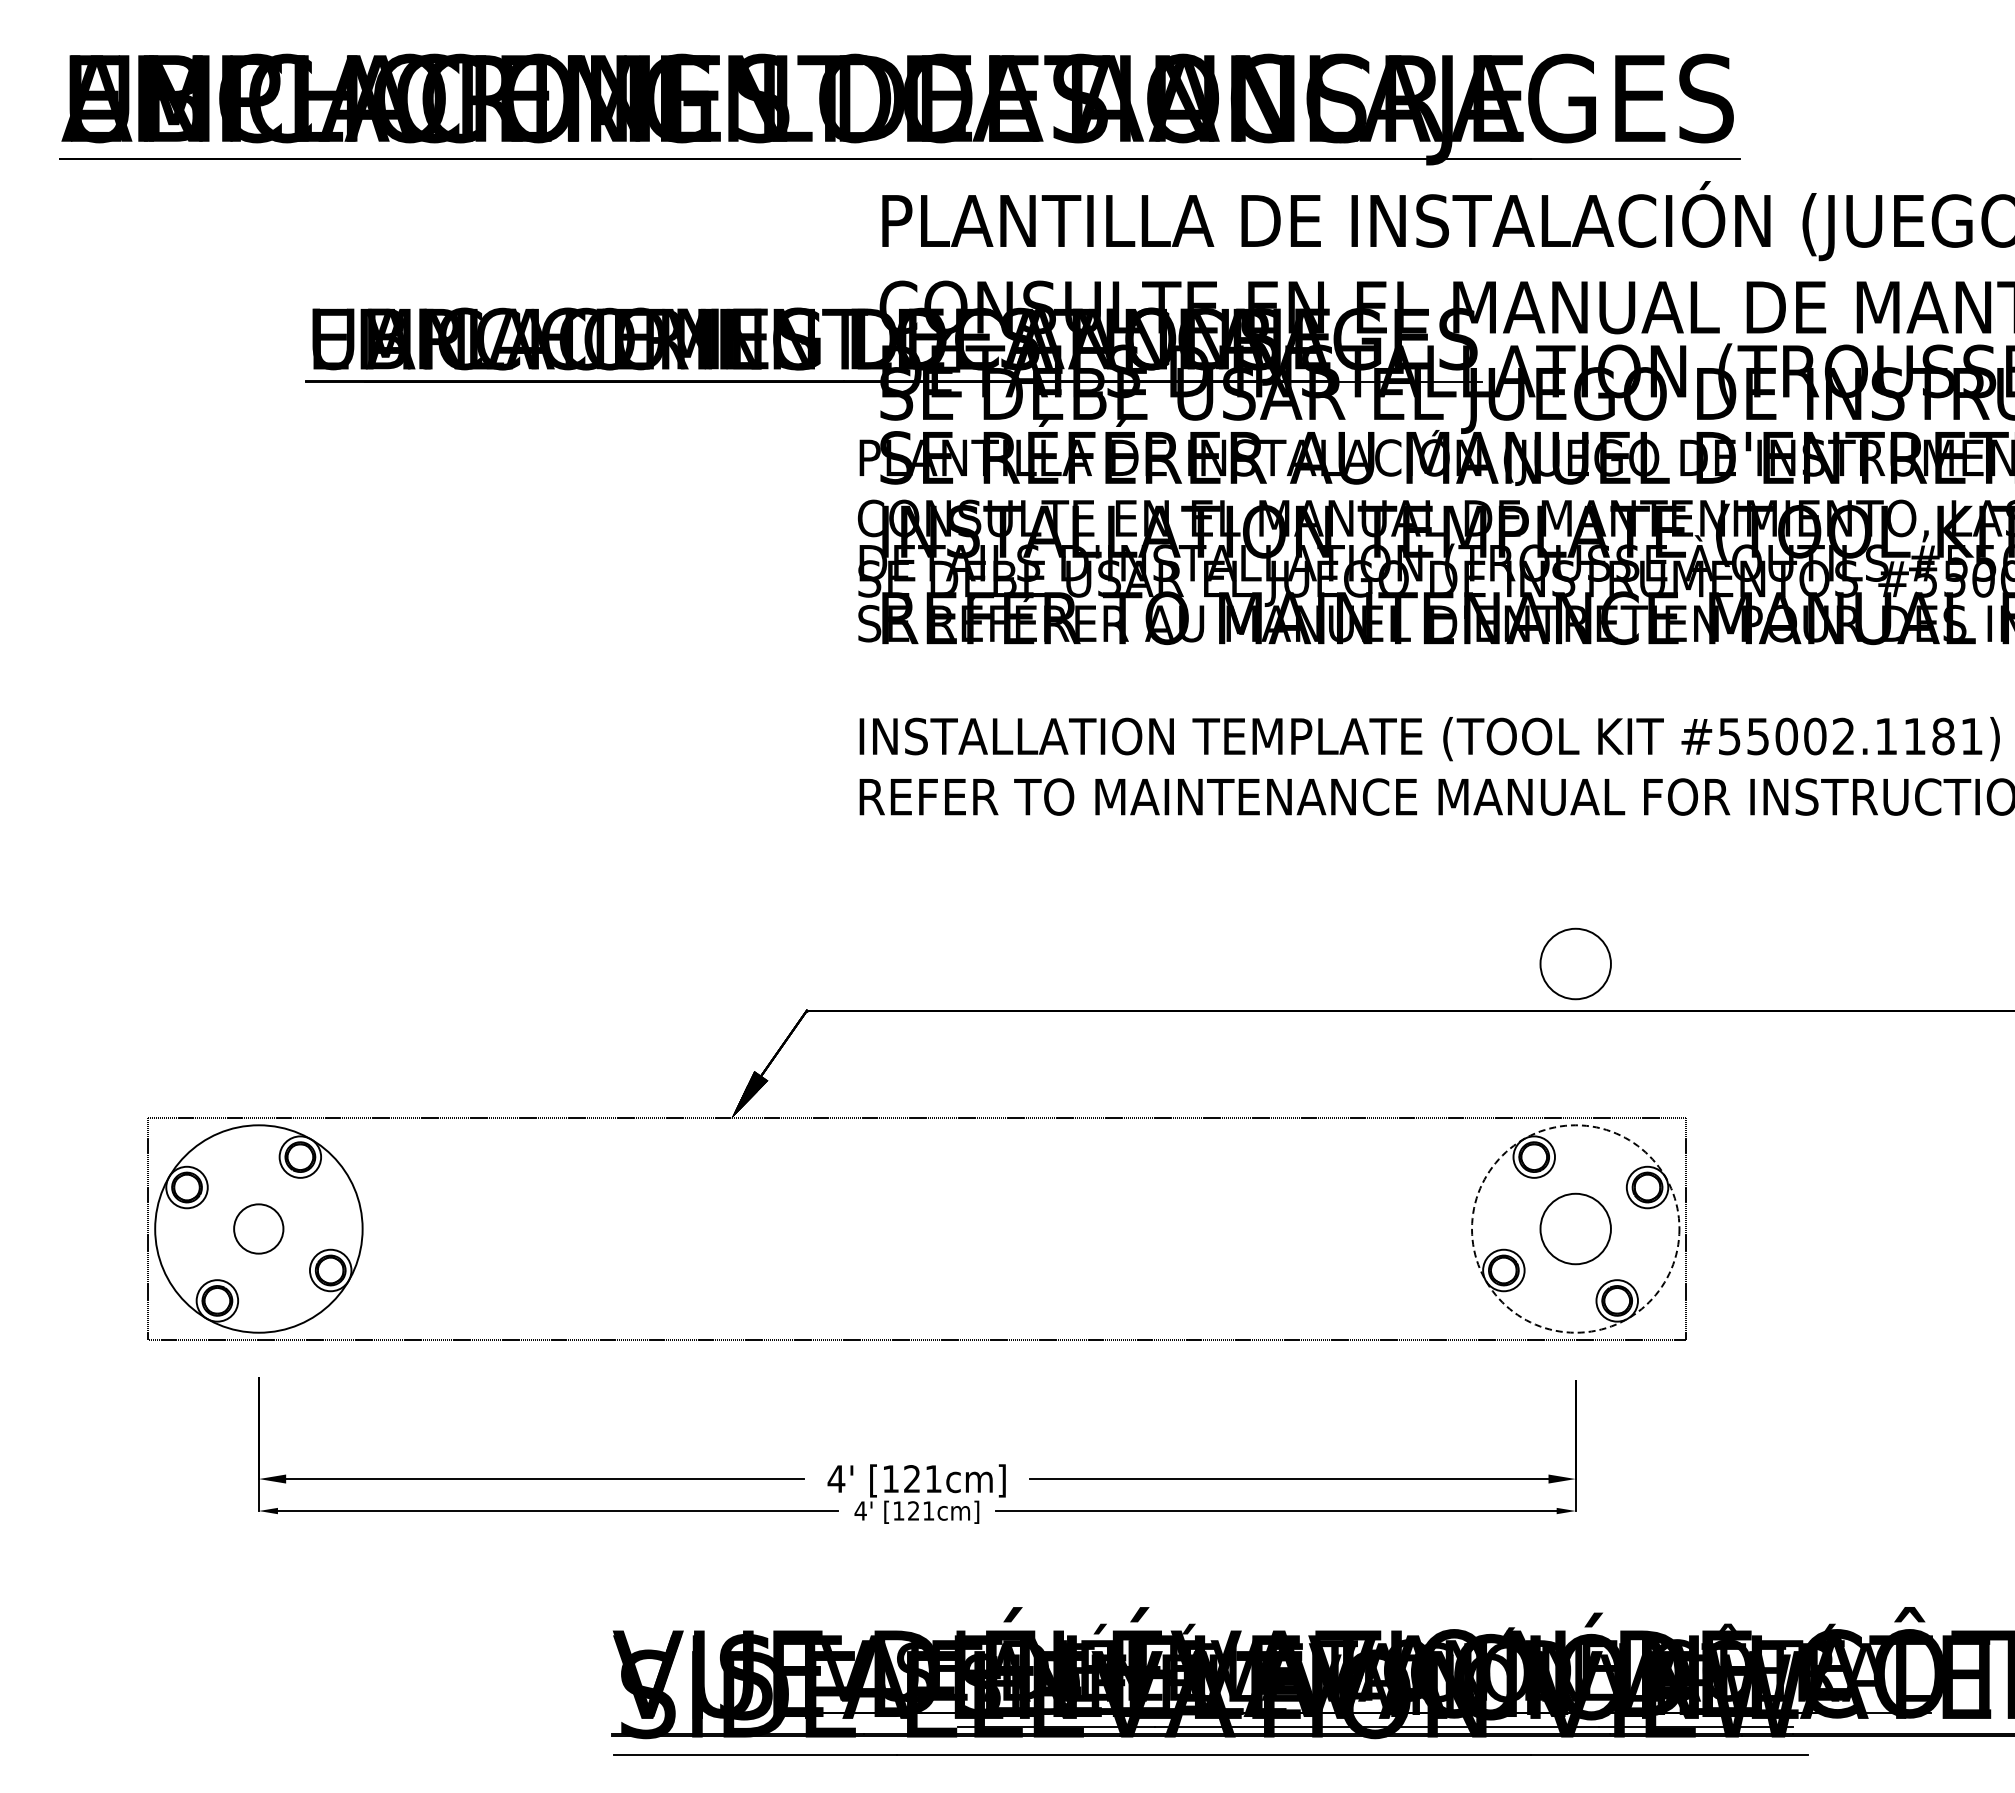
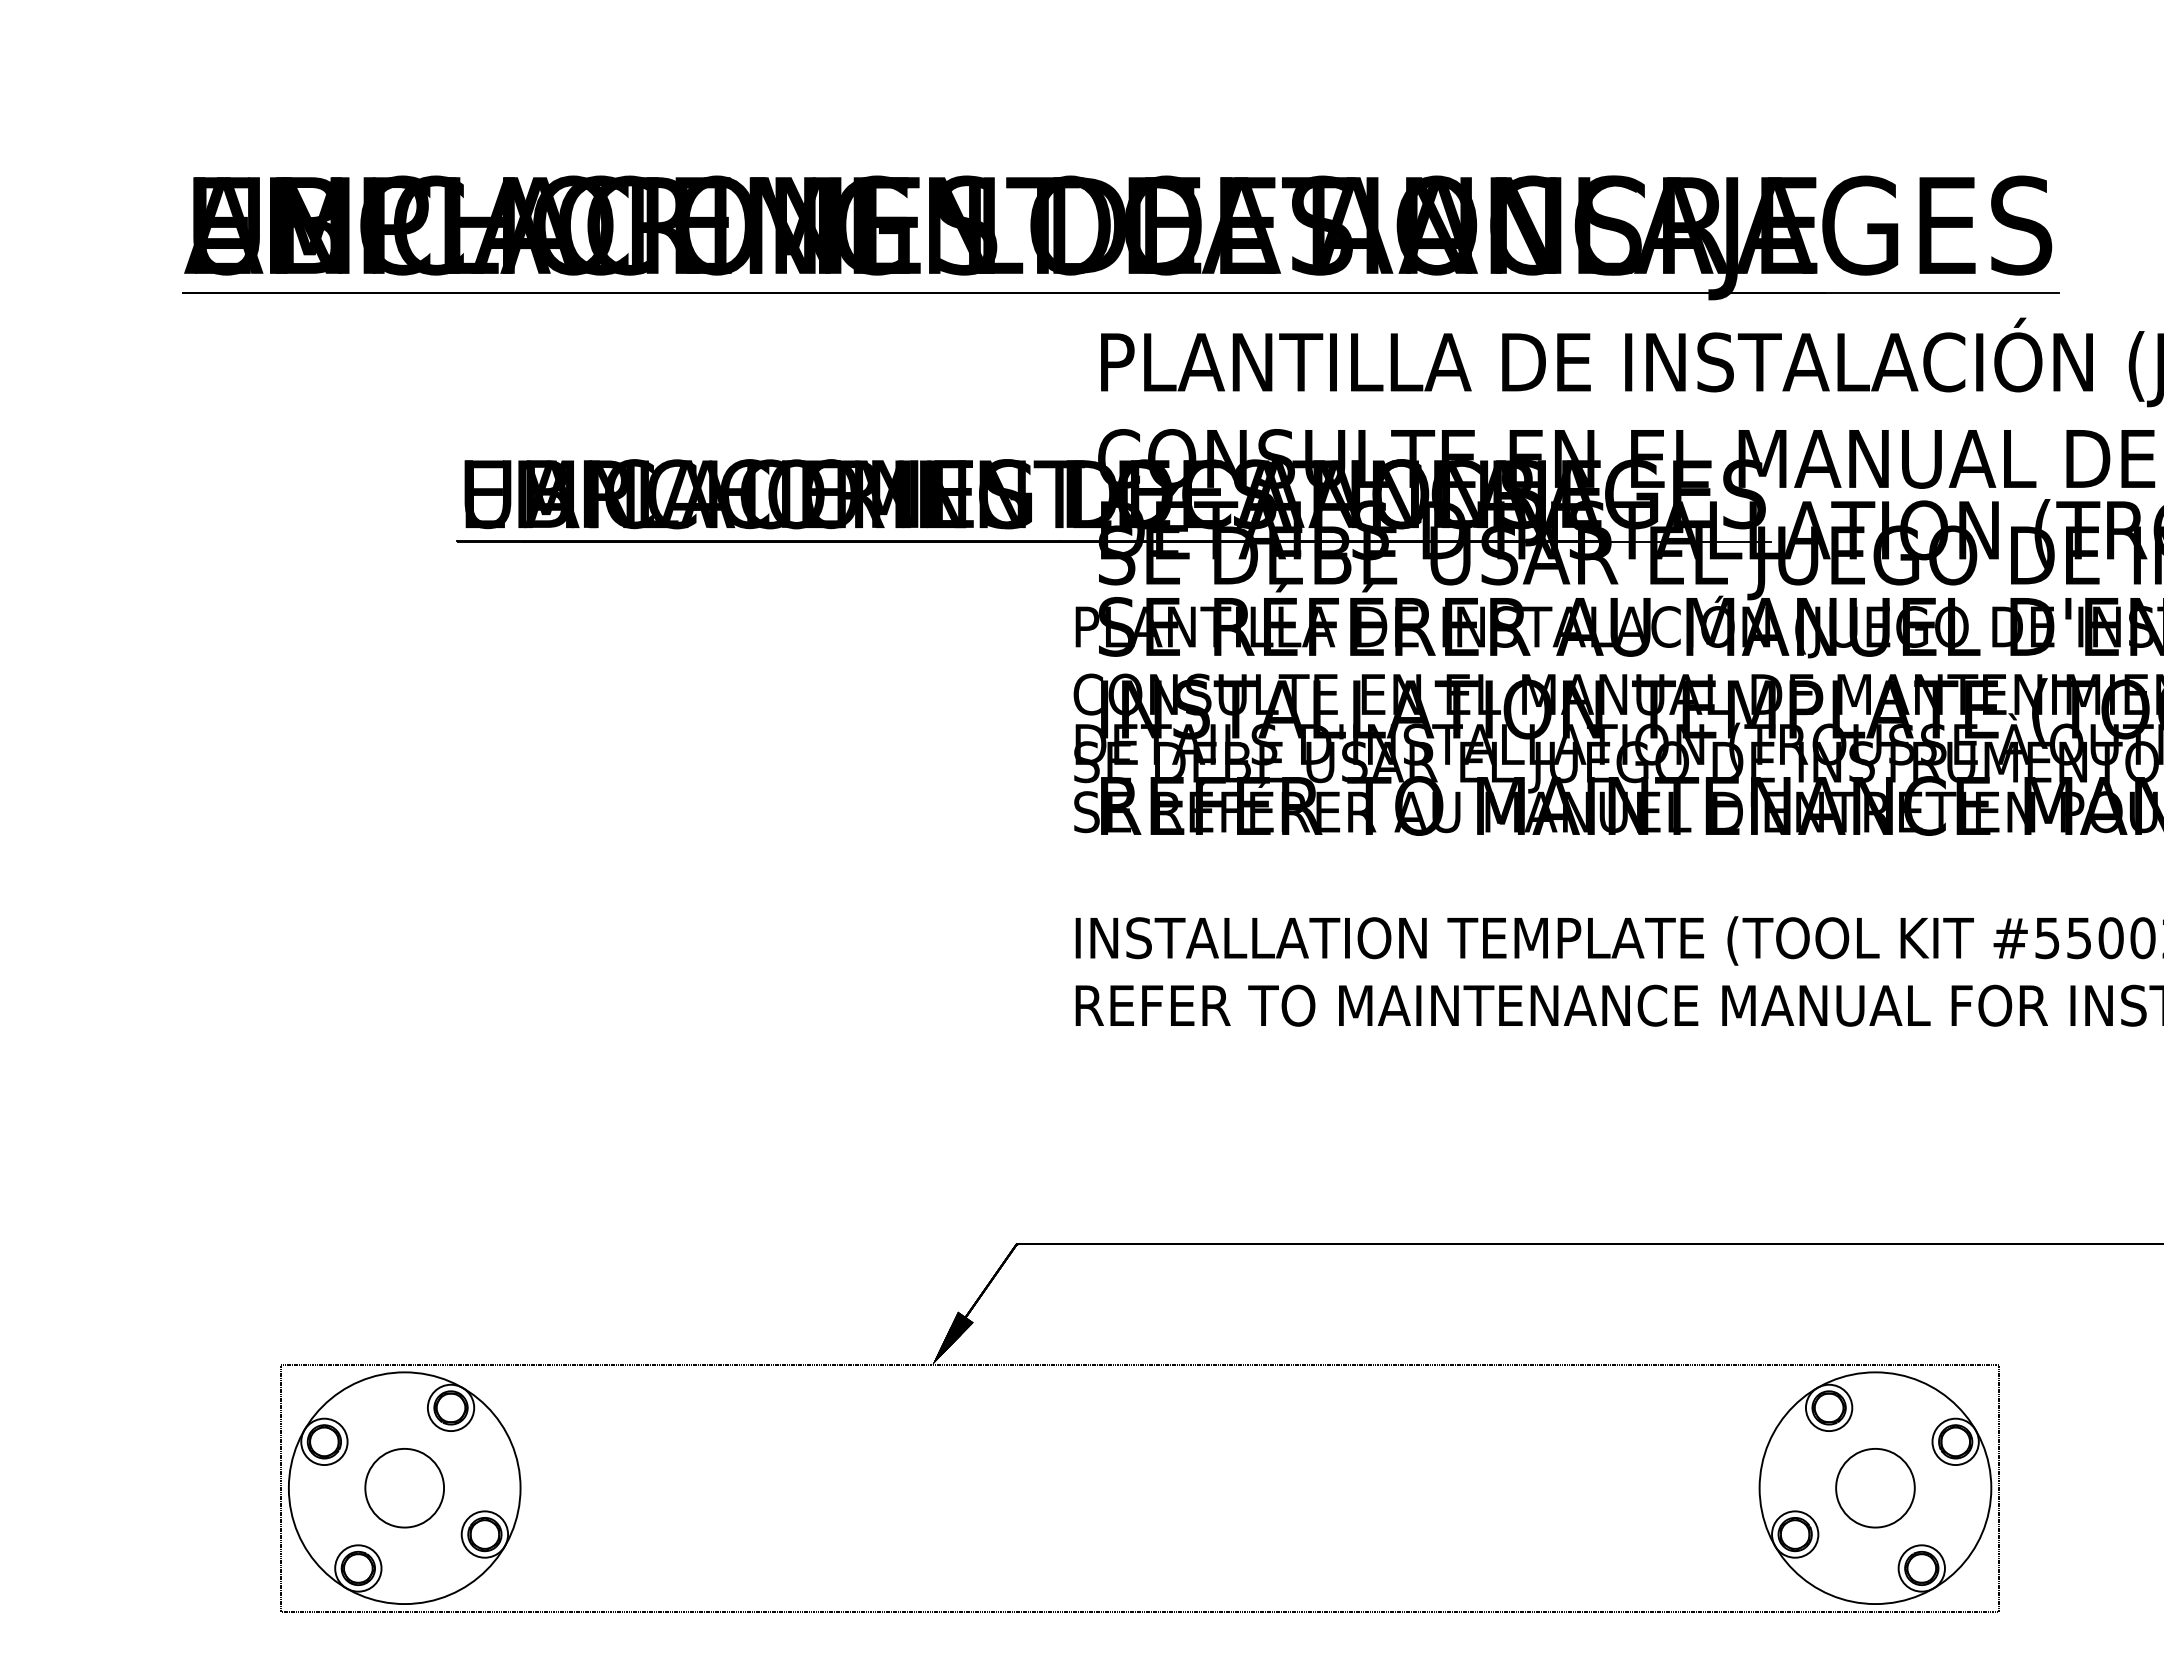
circle: (1575, 963) -> (1875, 1191), removed
circle: (258, 1228) -> (404, 1487), size x1.43
circle: (1575, 1228) -> (1875, 1487), dashed -> solid

